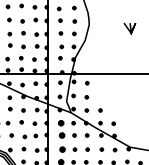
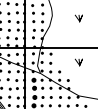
line: (129, 96) -> (78, 62), added

